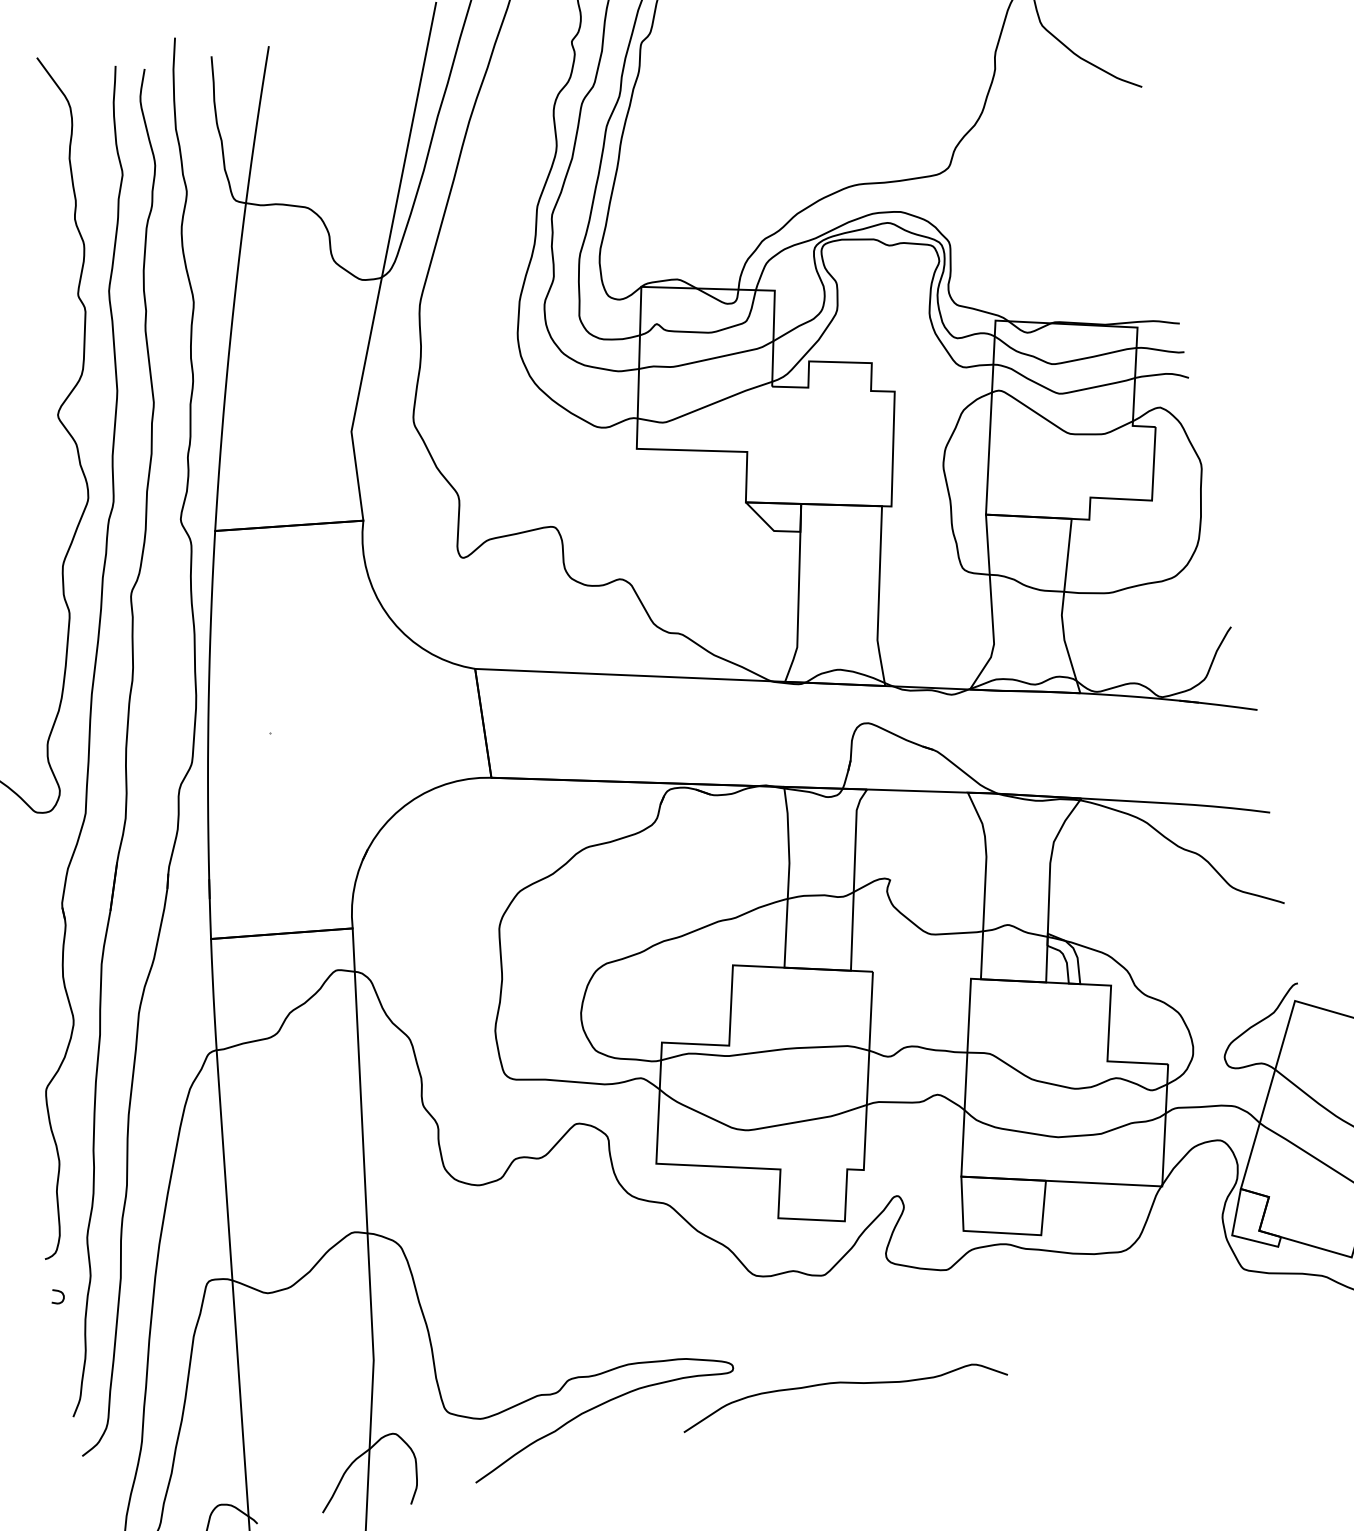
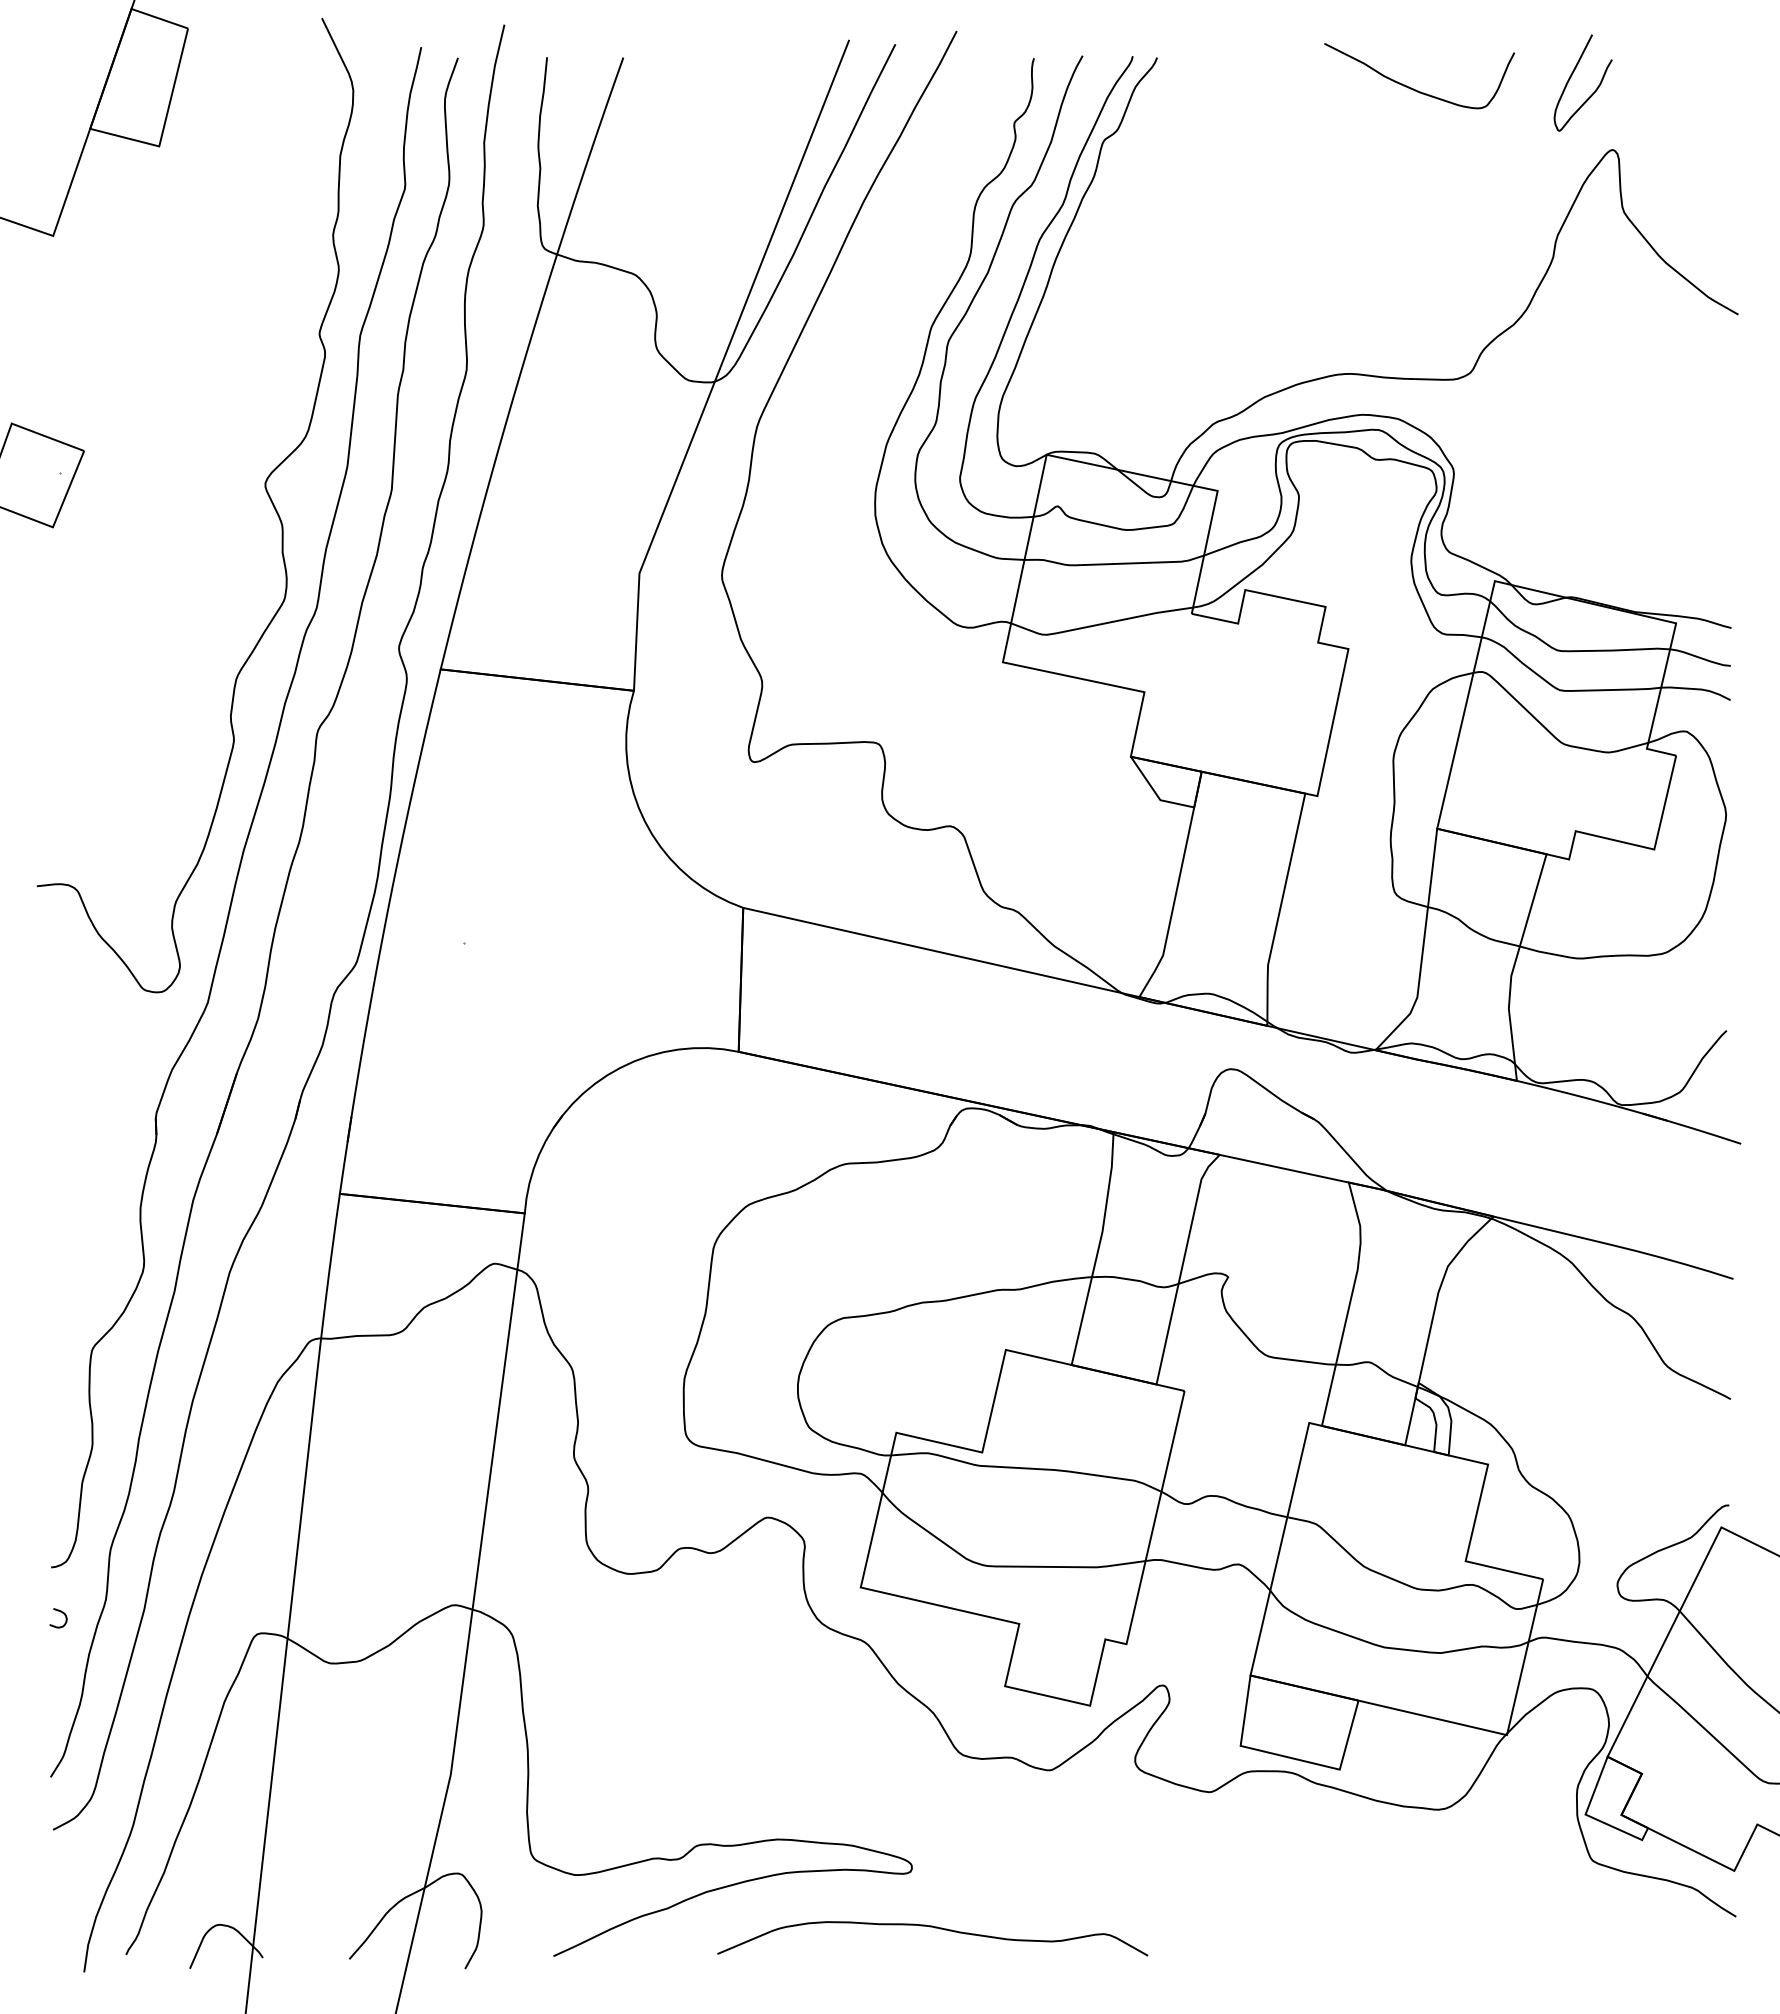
curve: (844, 1383) -> (935, 1928), moved

